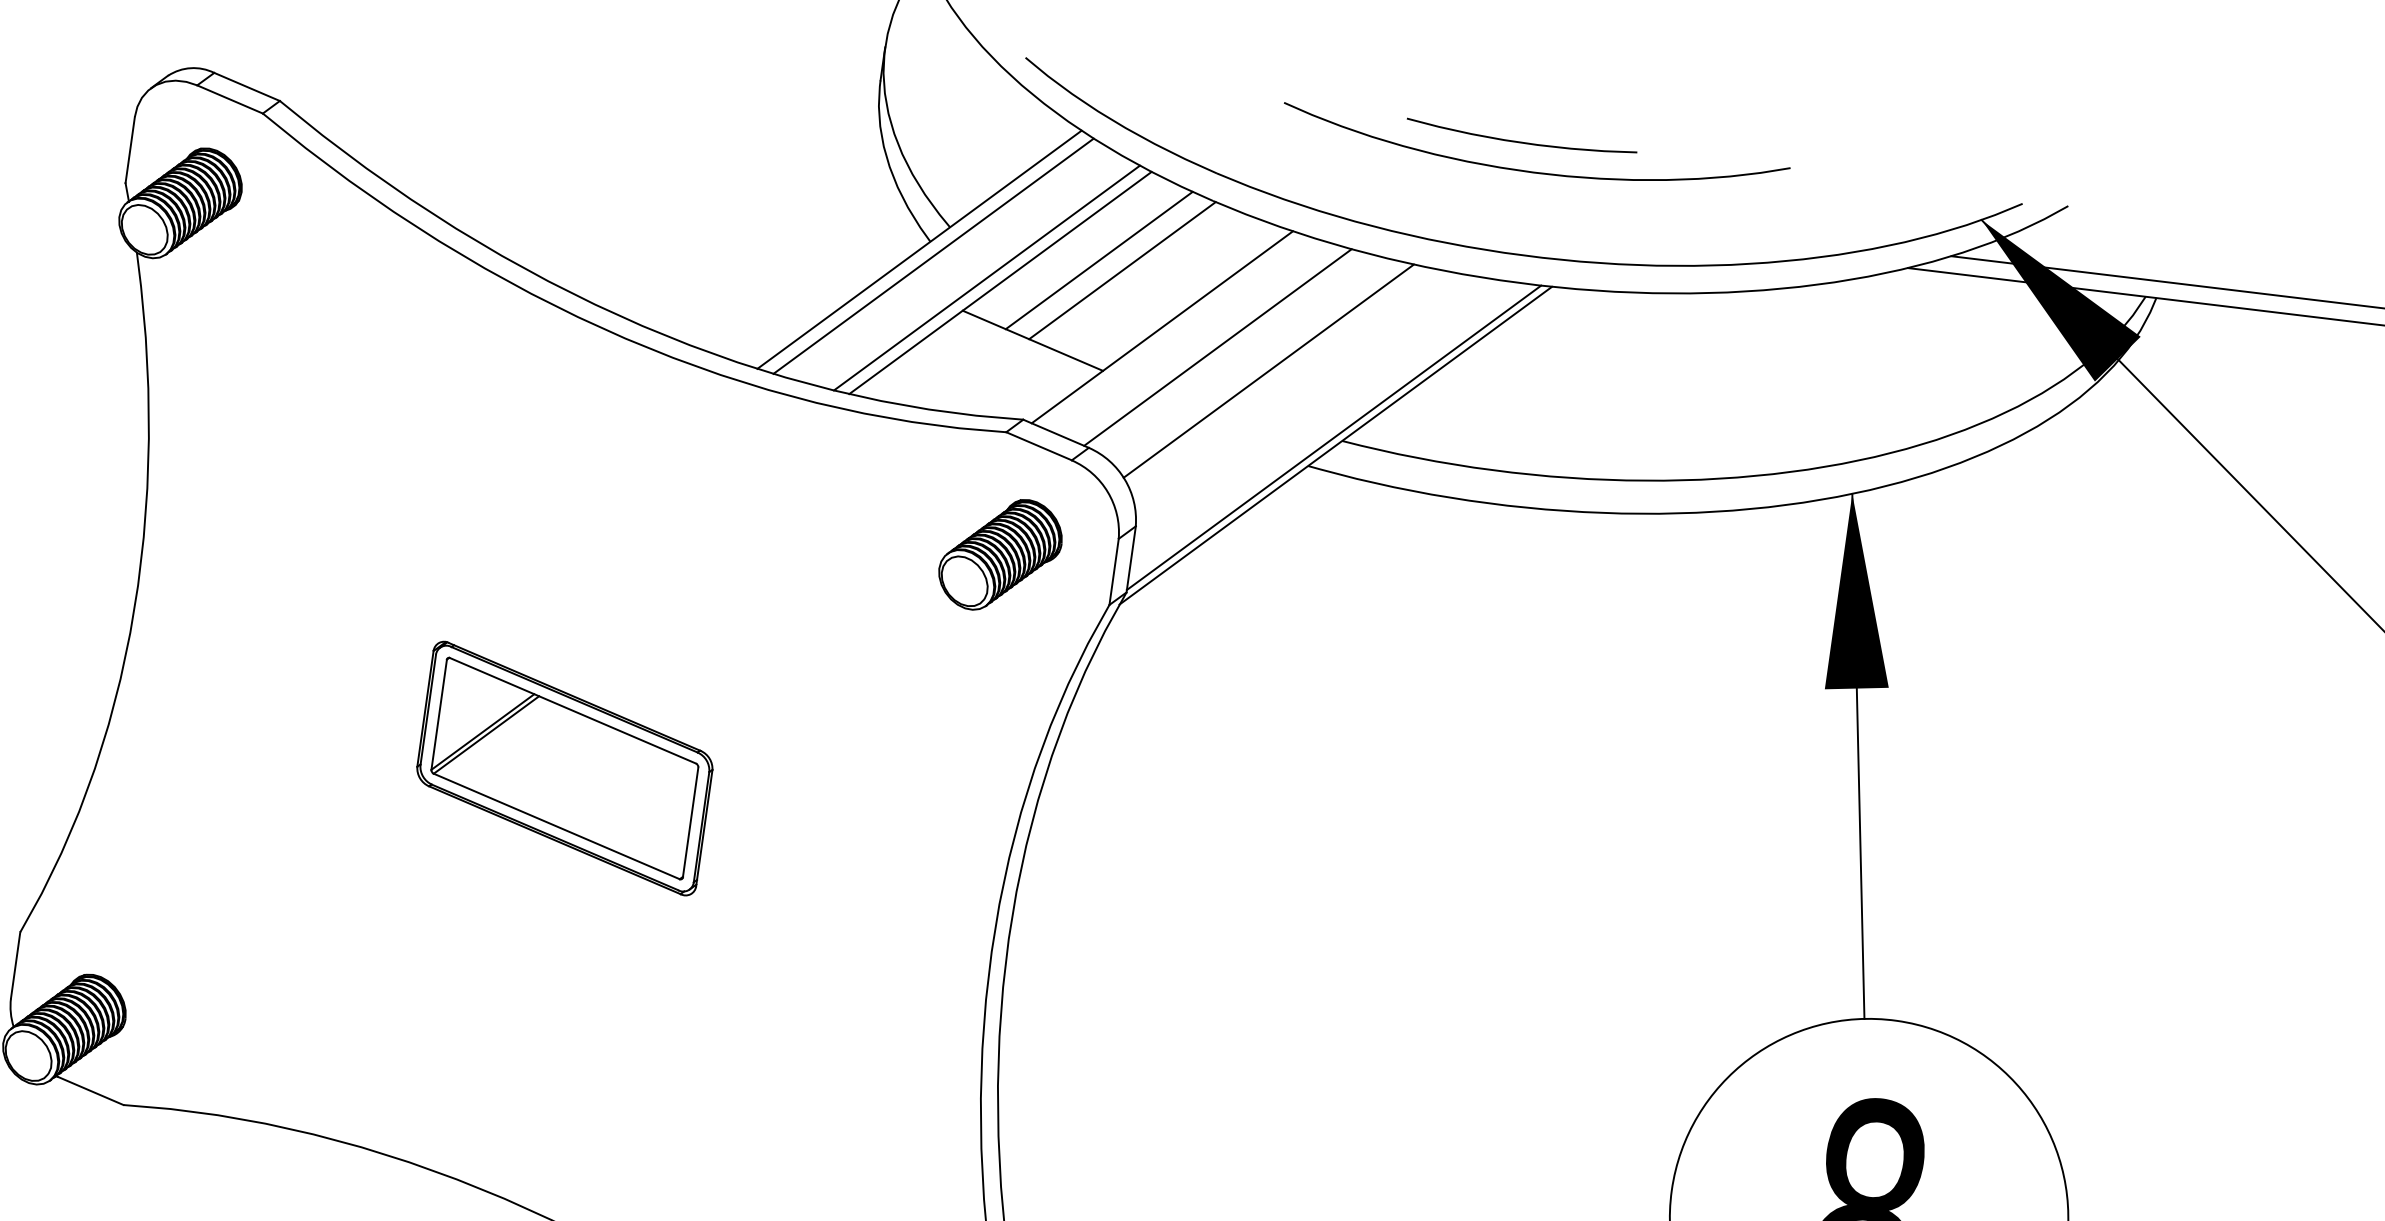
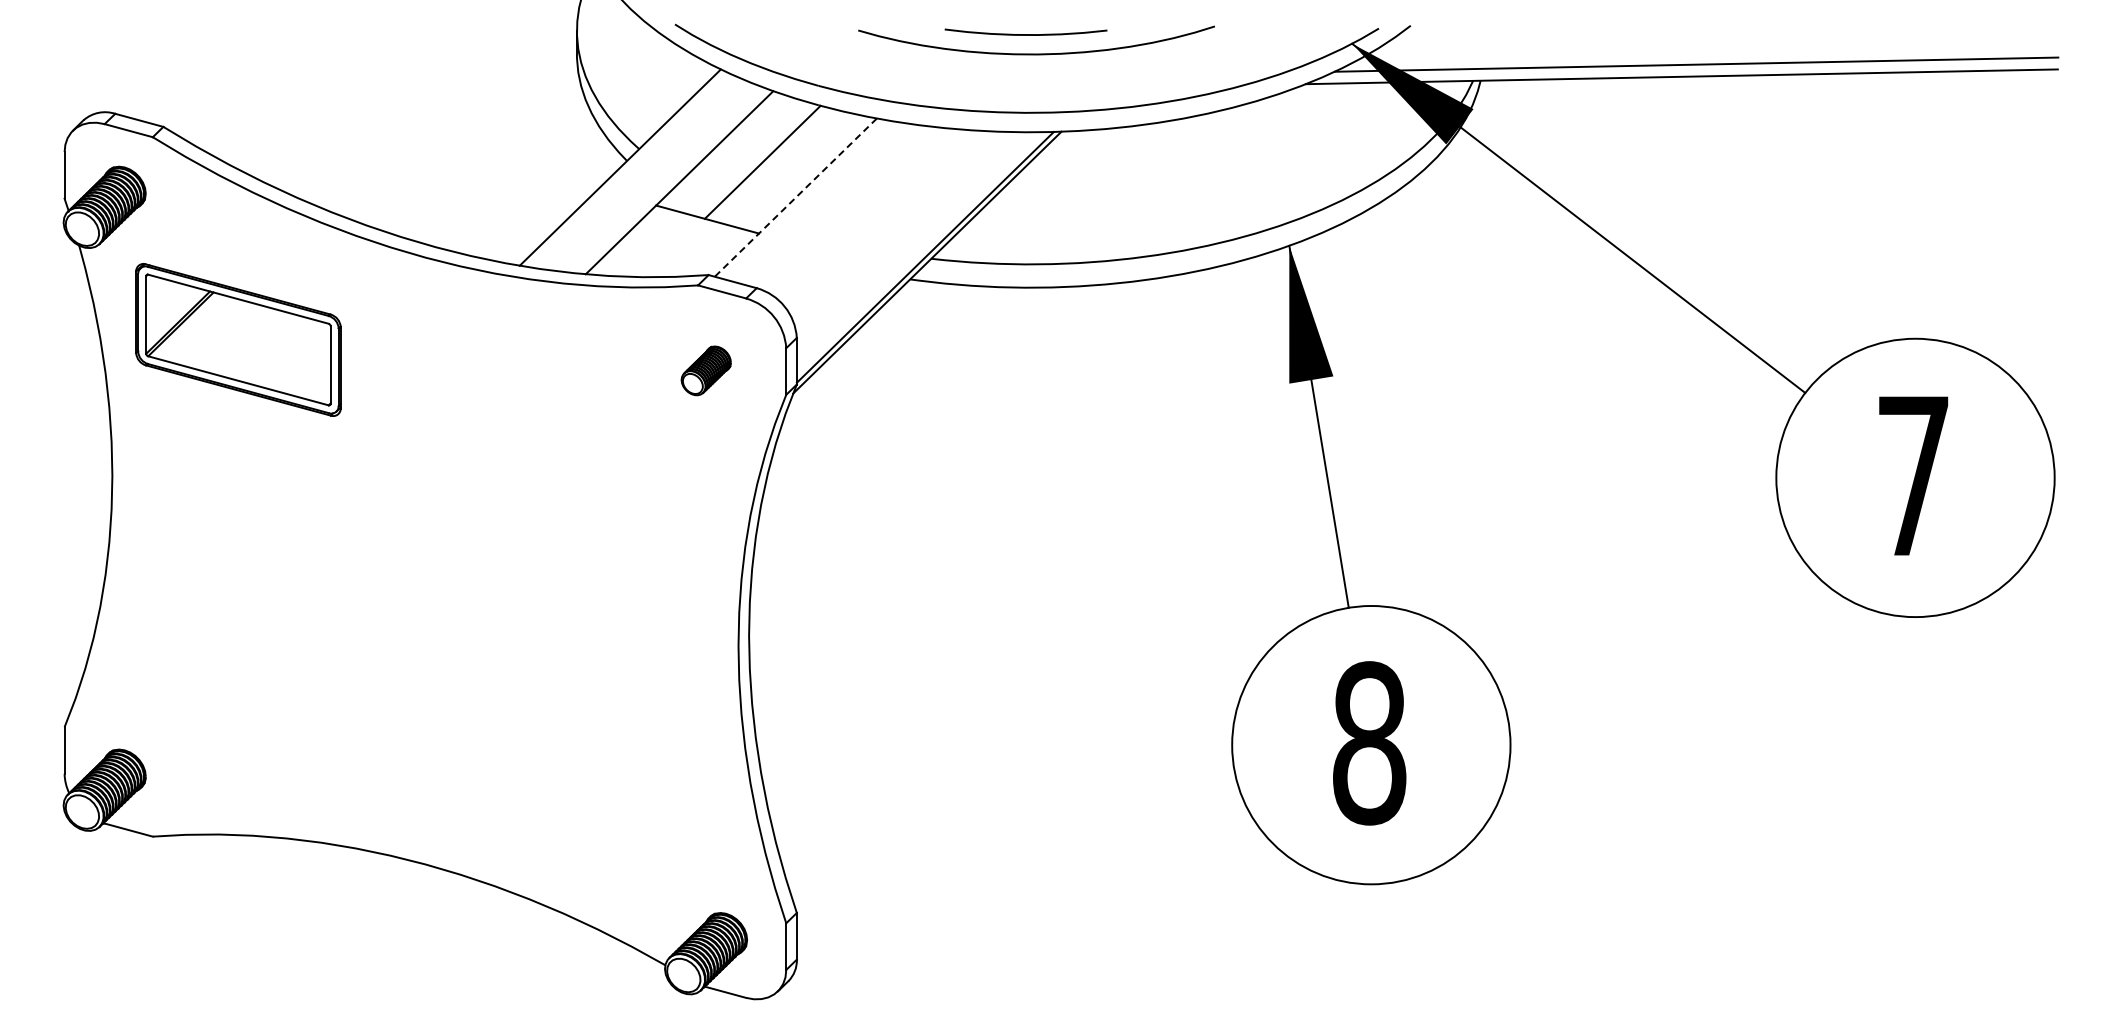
line: (933, 255) -> (630, 170), removed
line: (1098, 260) -> (745, 157), removed
line: (986, 277) -> (669, 180), removed
line: (1161, 328) -> (795, 198), solid -> dashed
line: (1218, 347) -> (836, 206), removed
line: (1268, 370) -> (873, 217), removed
part: (1001, 554) -> (706, 370), size x0.6
part: (565, 767) -> (238, 339), moved

